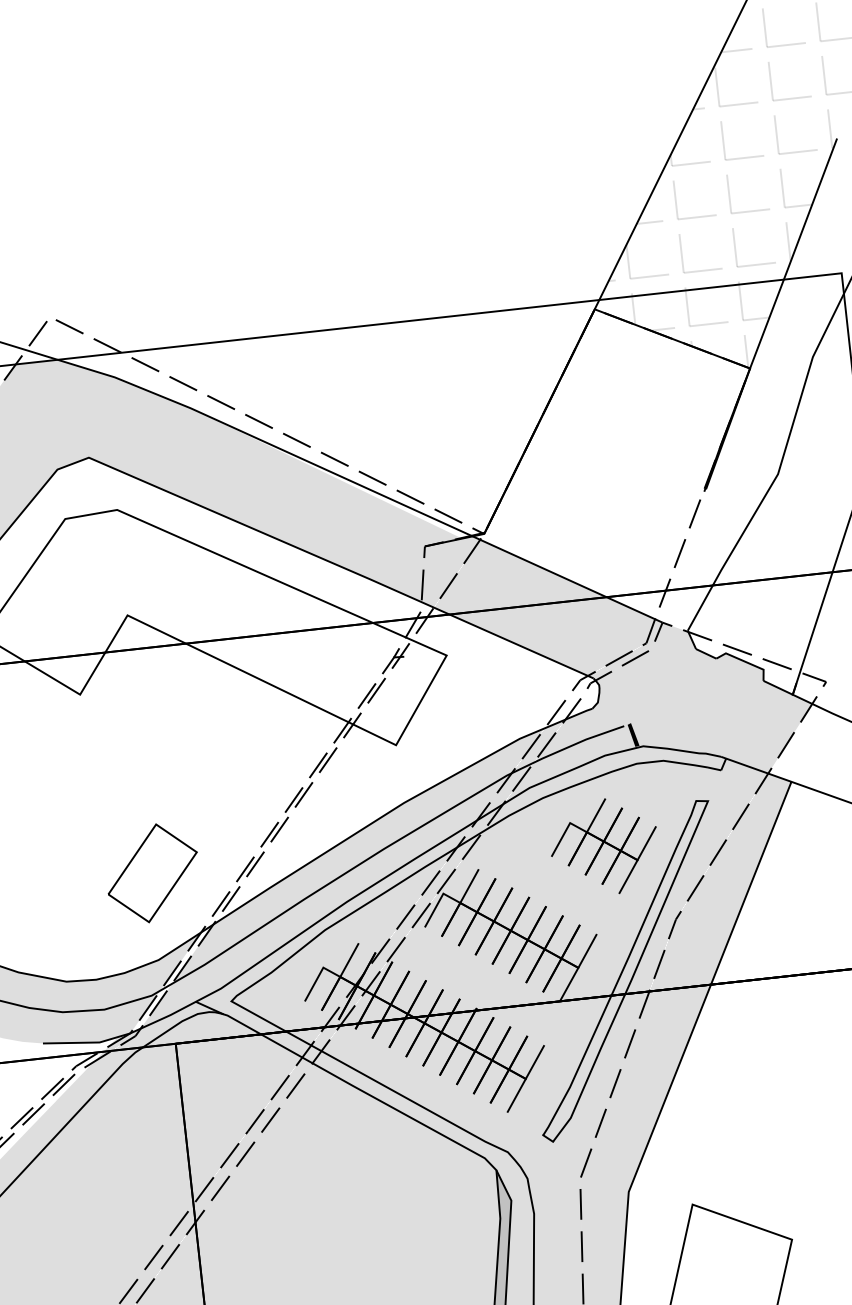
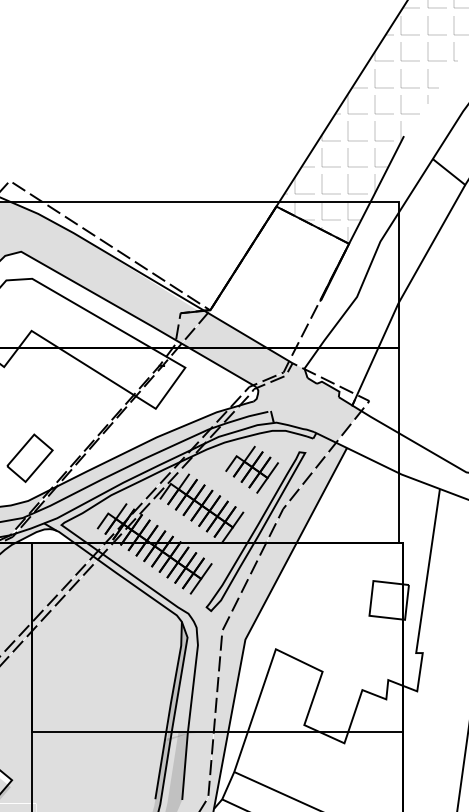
fill: (199, 1026) -> (44, 535), removed

